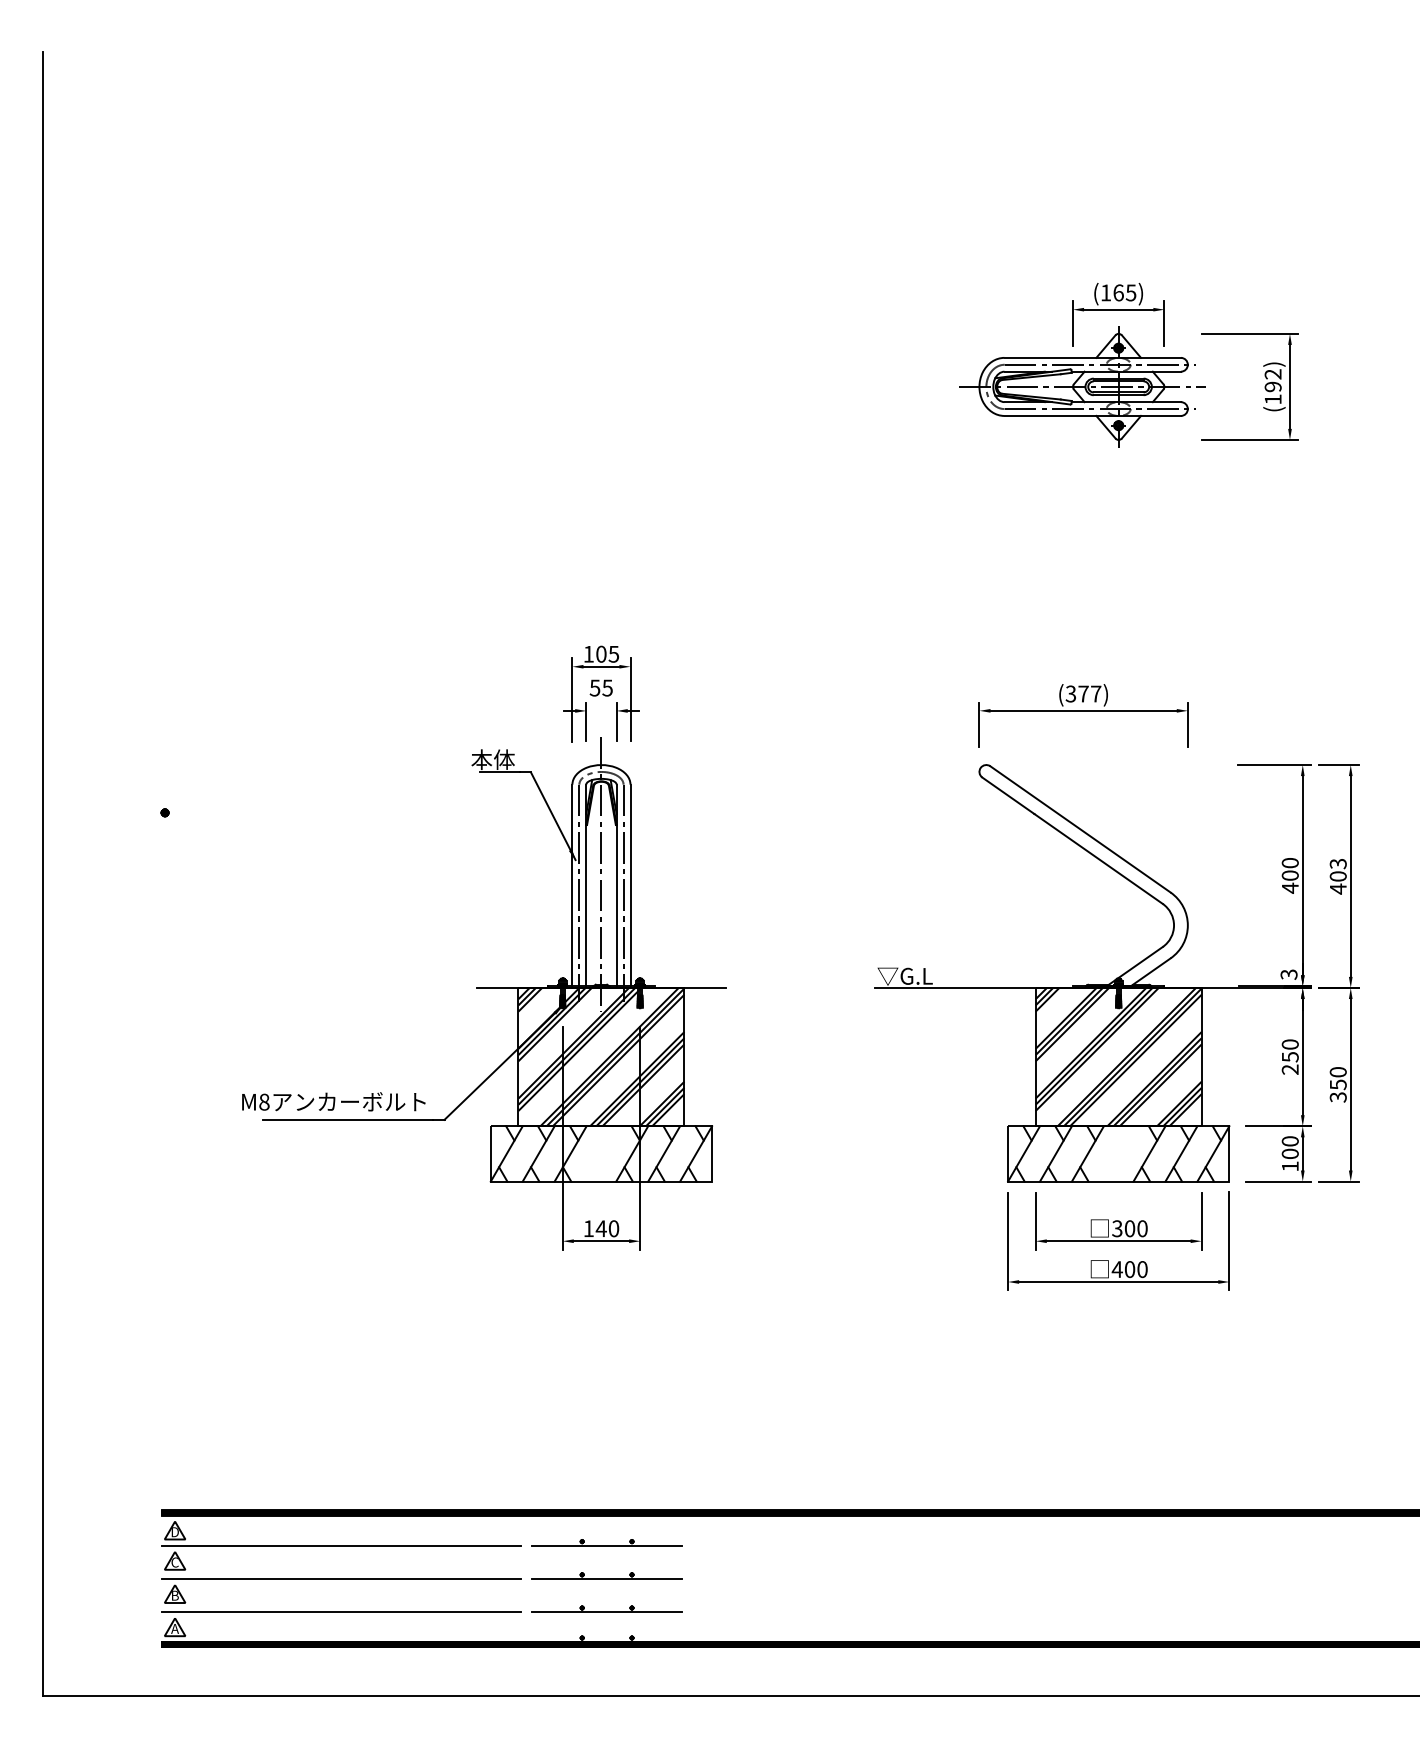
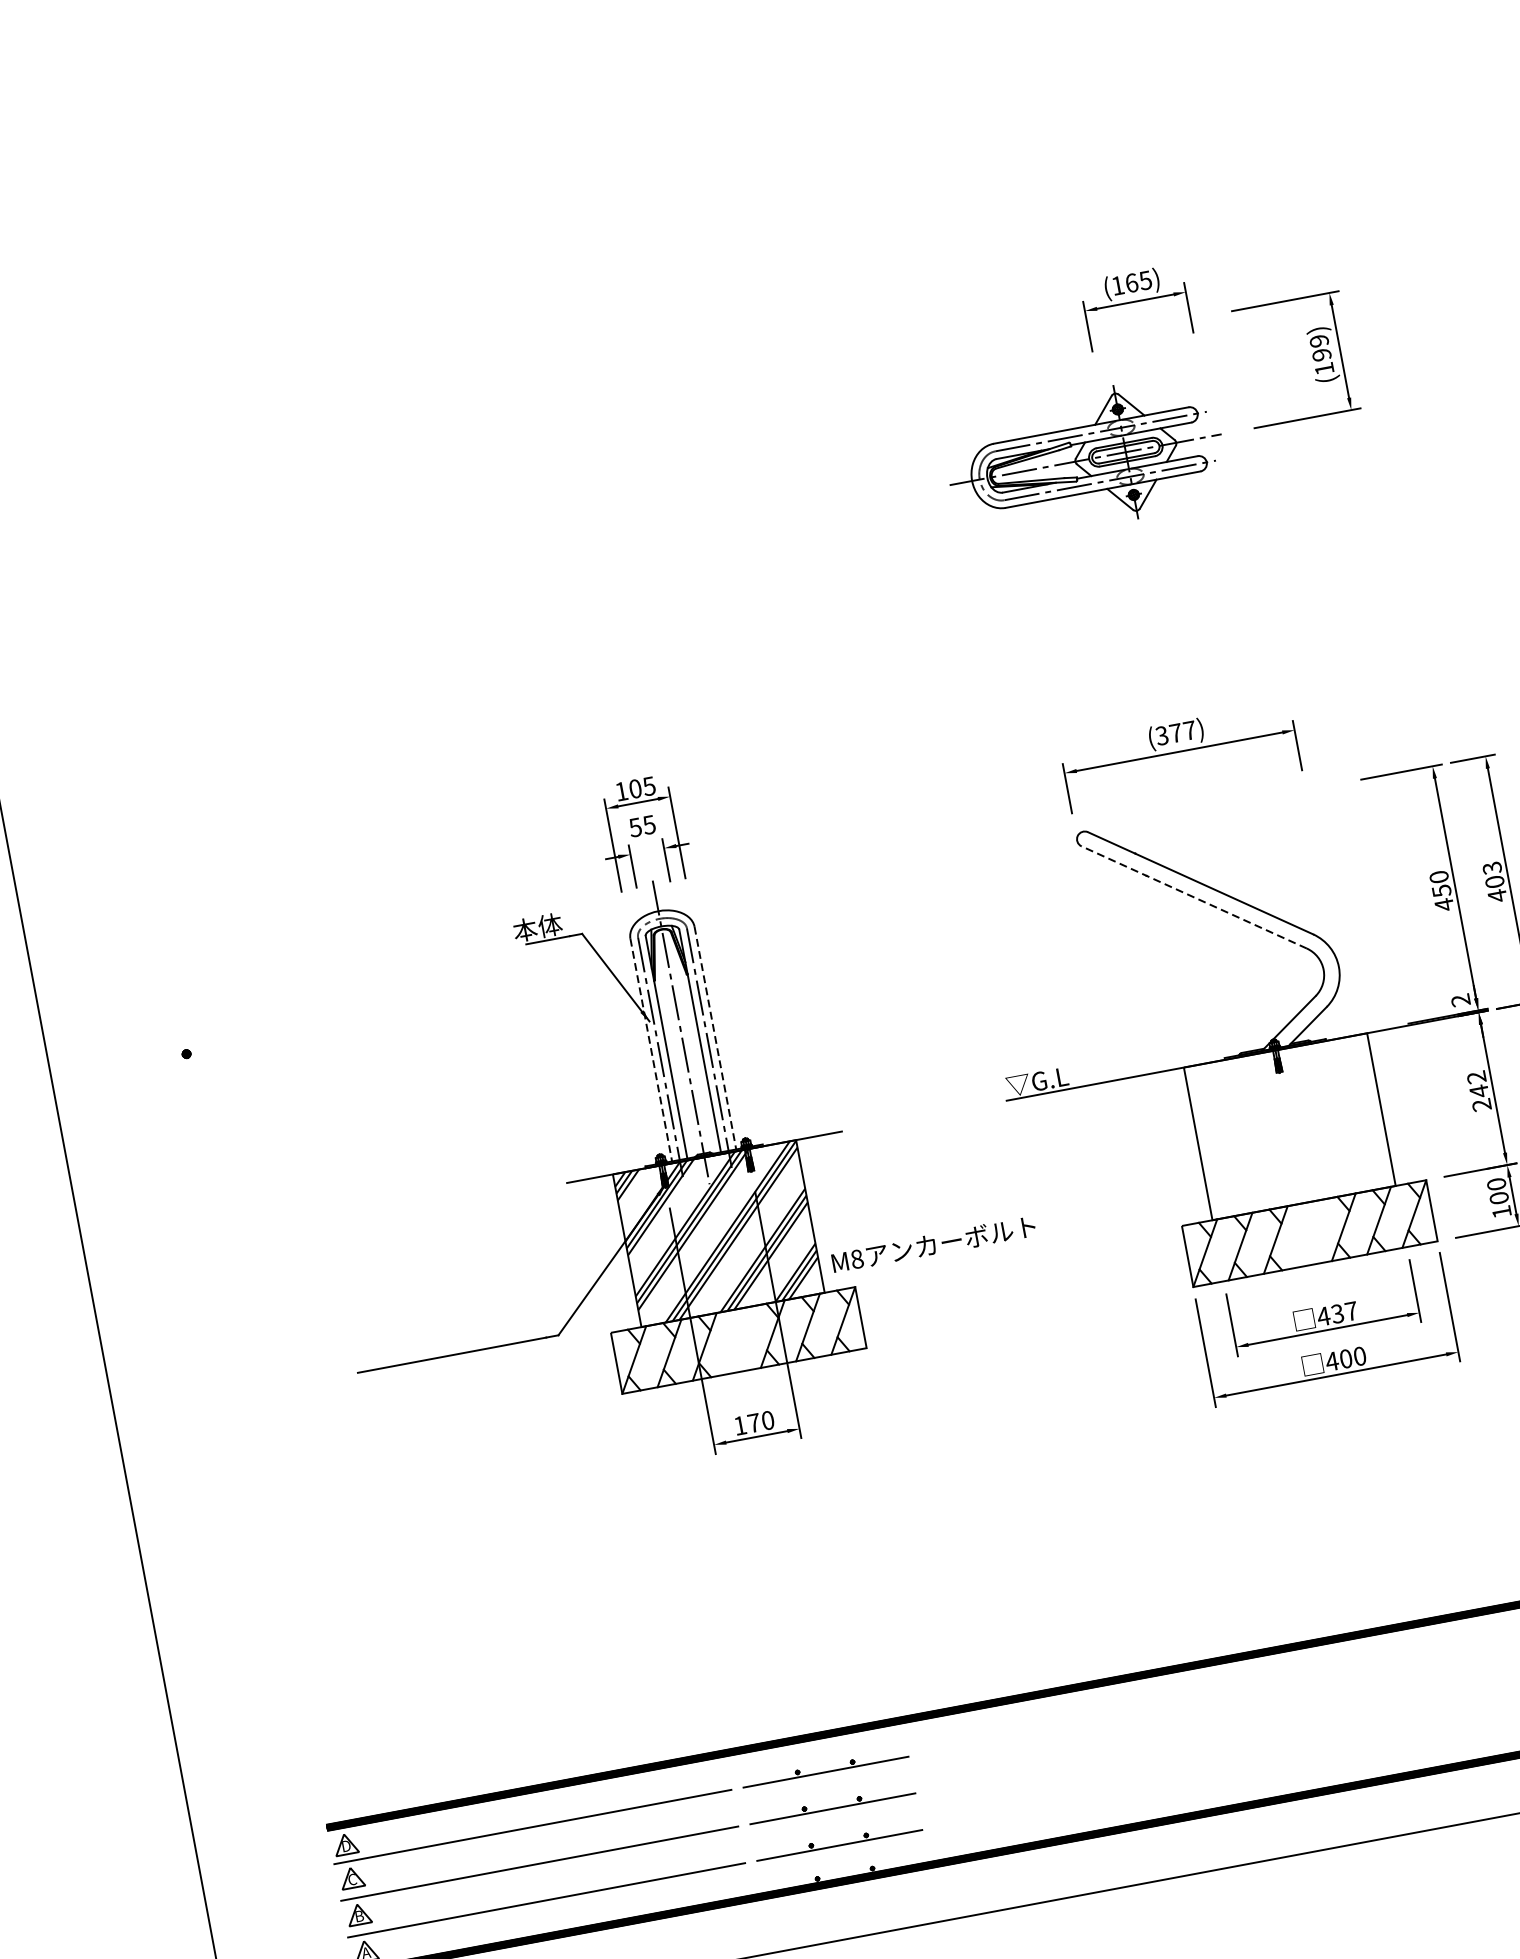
text: (1273, 374) -> (1319, 341), (192) -> (199)
part: (1082, 386) -> (1085, 459), moved
line: (1072, 840) -> (1194, 897), solid -> dashed
text: (1289, 875) -> (1440, 890), 400 -> 450
line: (572, 885) -> (651, 1050), solid -> dashed
line: (630, 885) -> (715, 1038), solid -> dashed
text: (1289, 974) -> (1461, 1000), 3 -> 2
text: (1289, 1050) -> (1476, 1084), 250 -> 242
hatch: (1118, 1056) -> (1289, 1126), removed
text: (333, 1101) -> (933, 1244), moved
text: (600, 1228) -> (753, 1423), 140 -> 170
text: (1129, 1228) -> (1337, 1313), 300 -> 437

